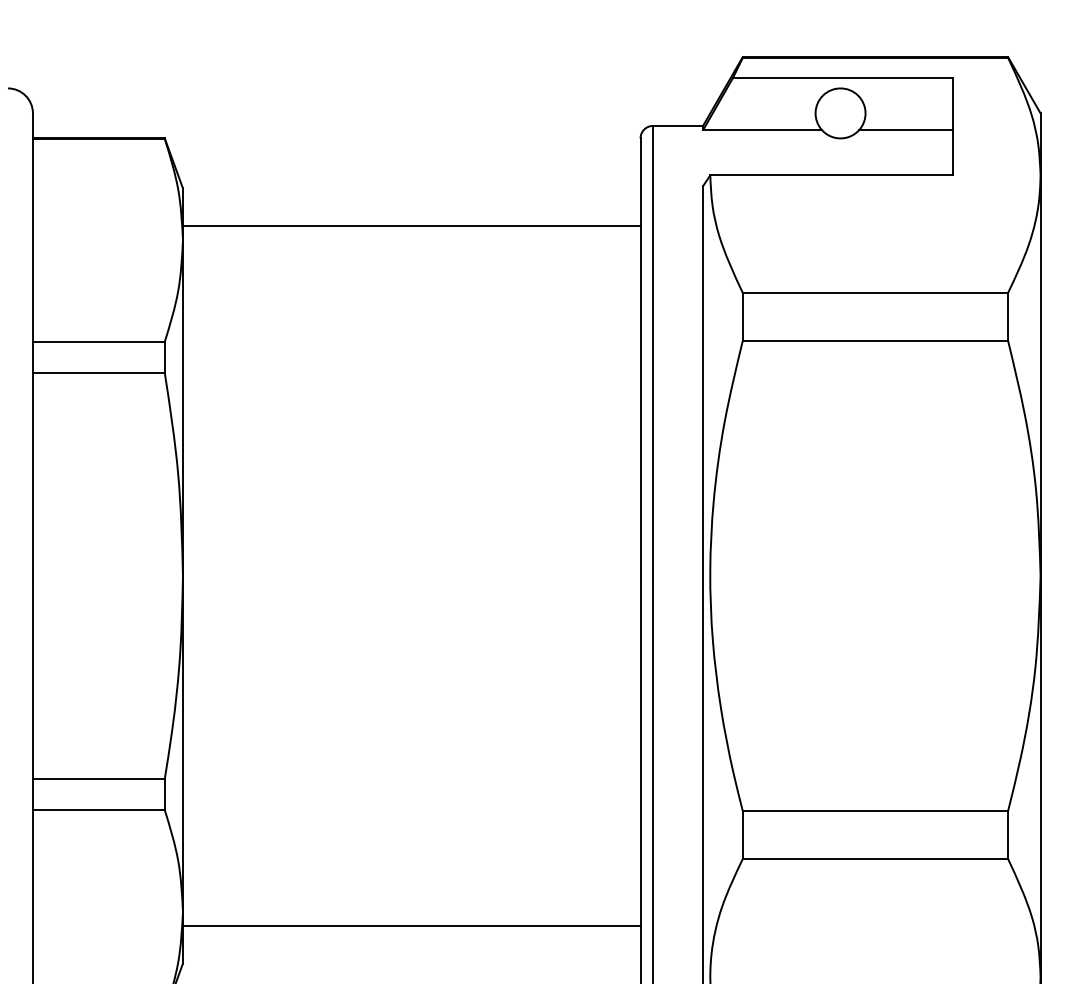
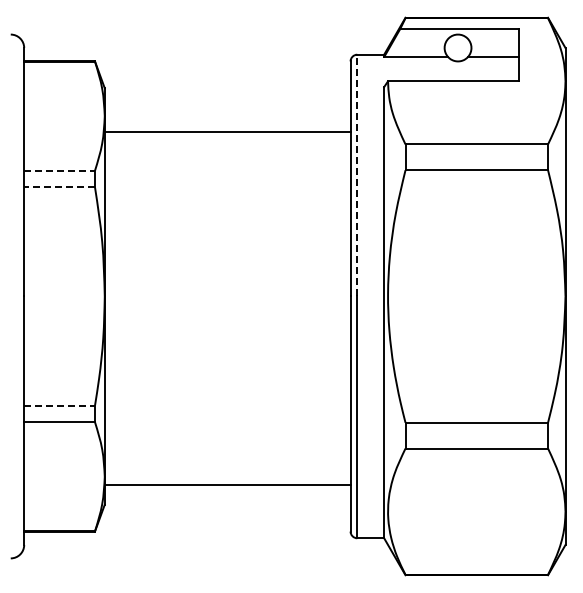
line: (411, 226) -> (227, 132), moved
line: (100, 341) -> (60, 170), solid -> dashed
line: (653, 350) -> (357, 175), solid -> dashed
line: (98, 373) -> (59, 187), solid -> dashed
line: (100, 778) -> (60, 405), solid -> dashed

